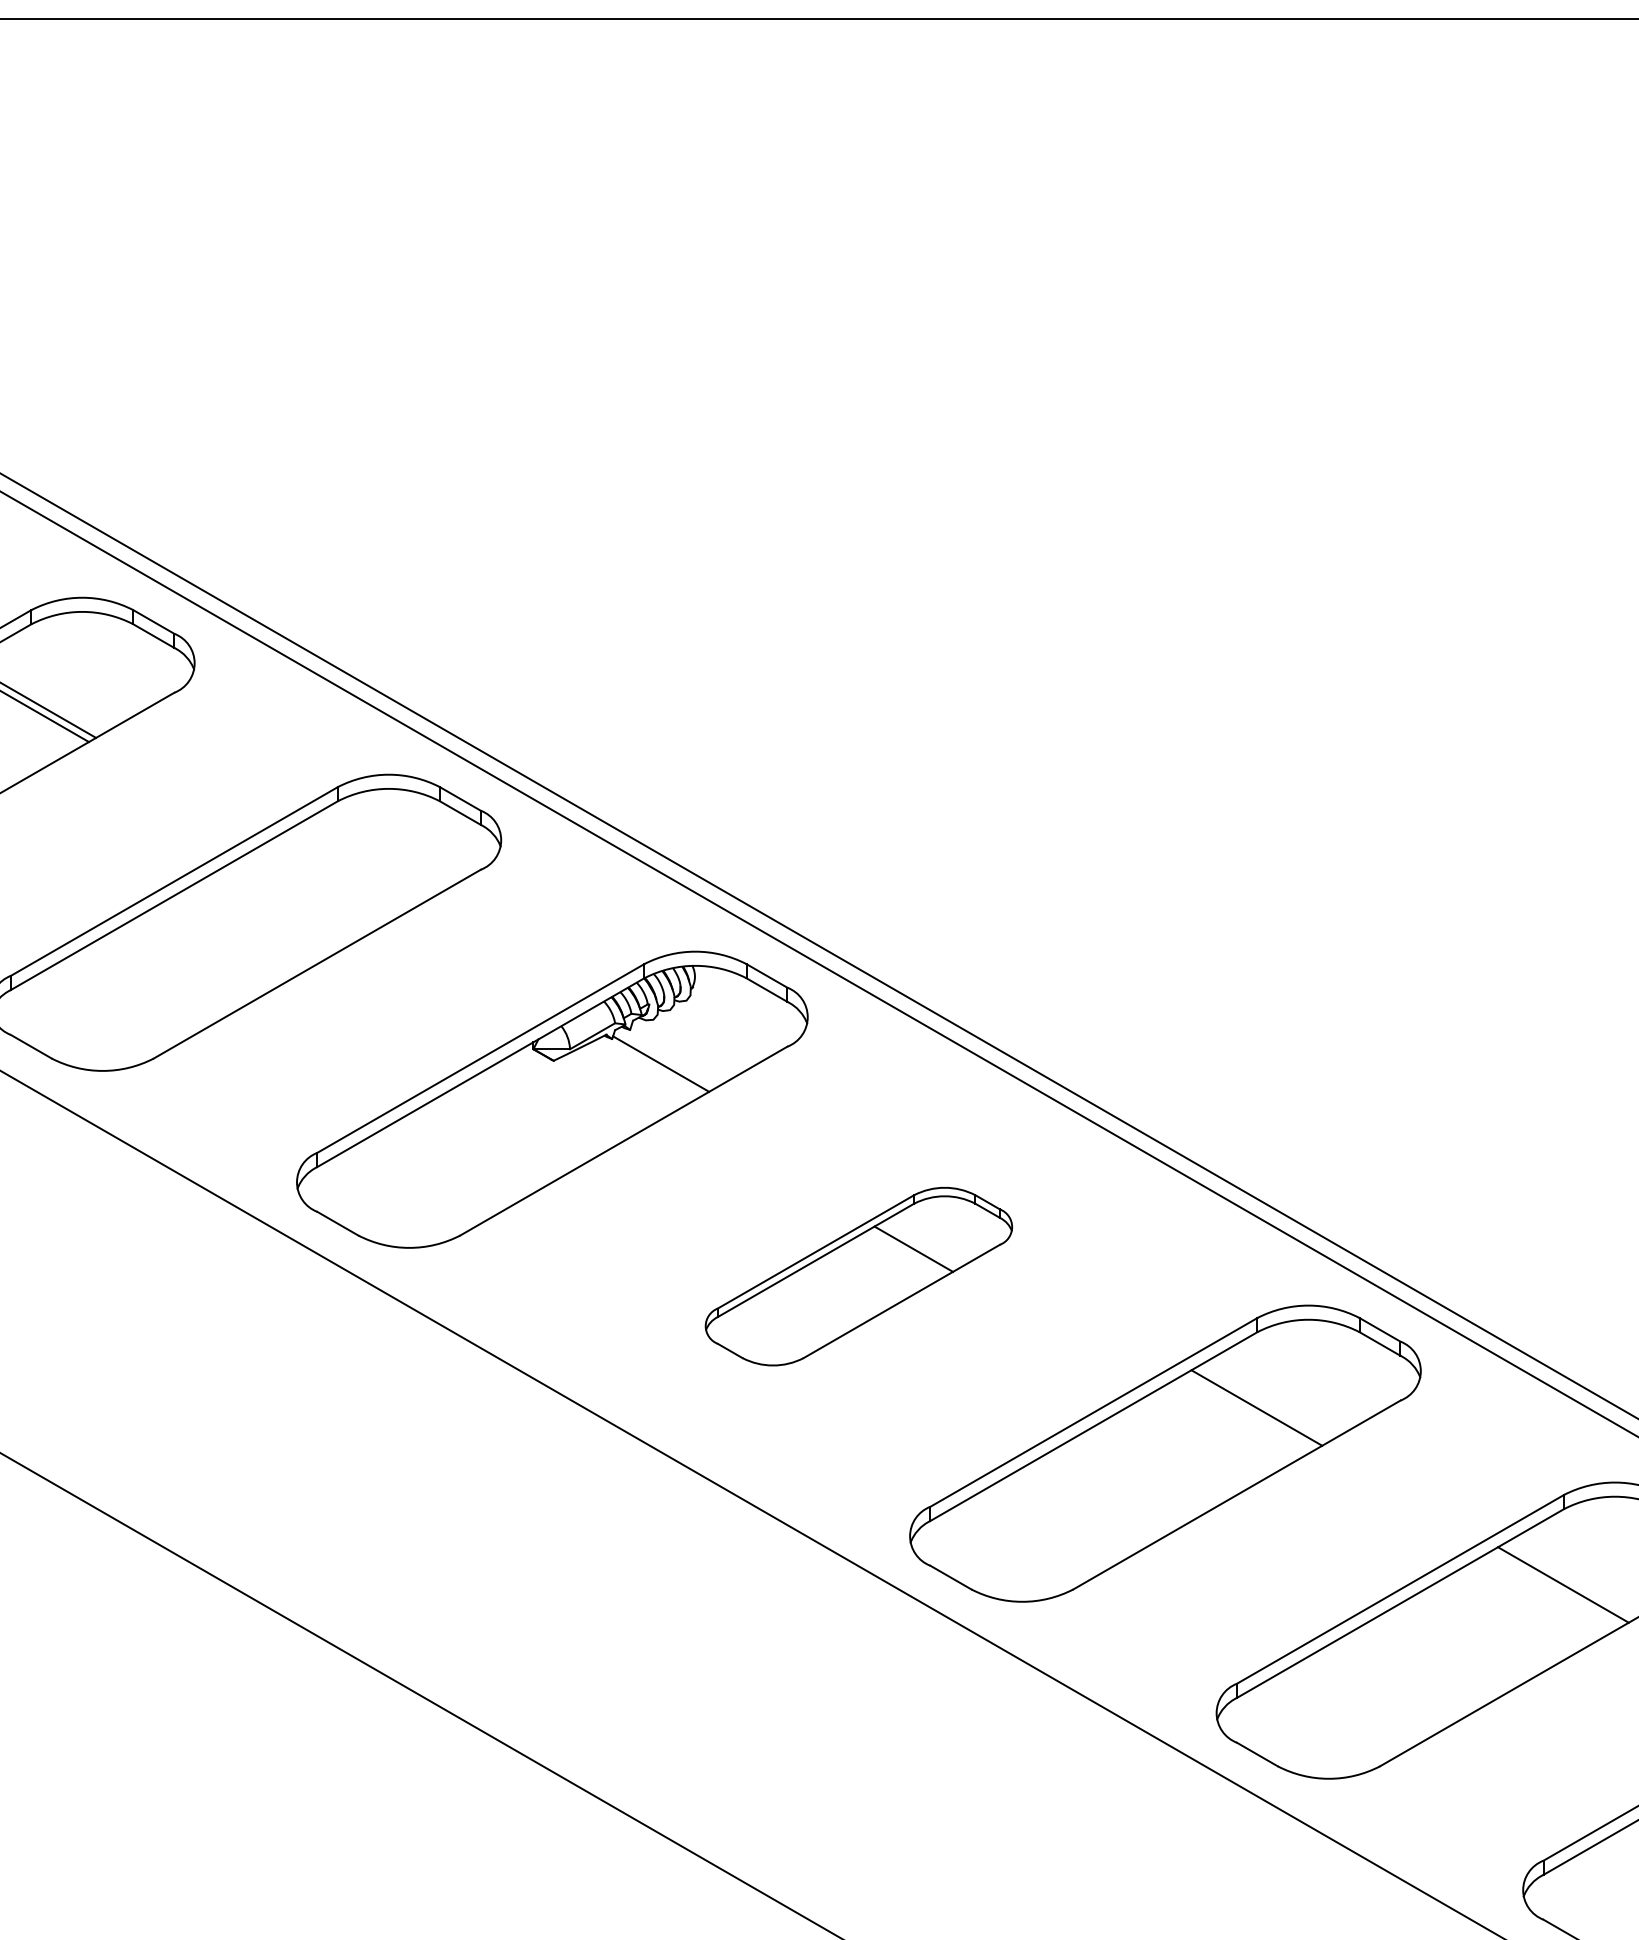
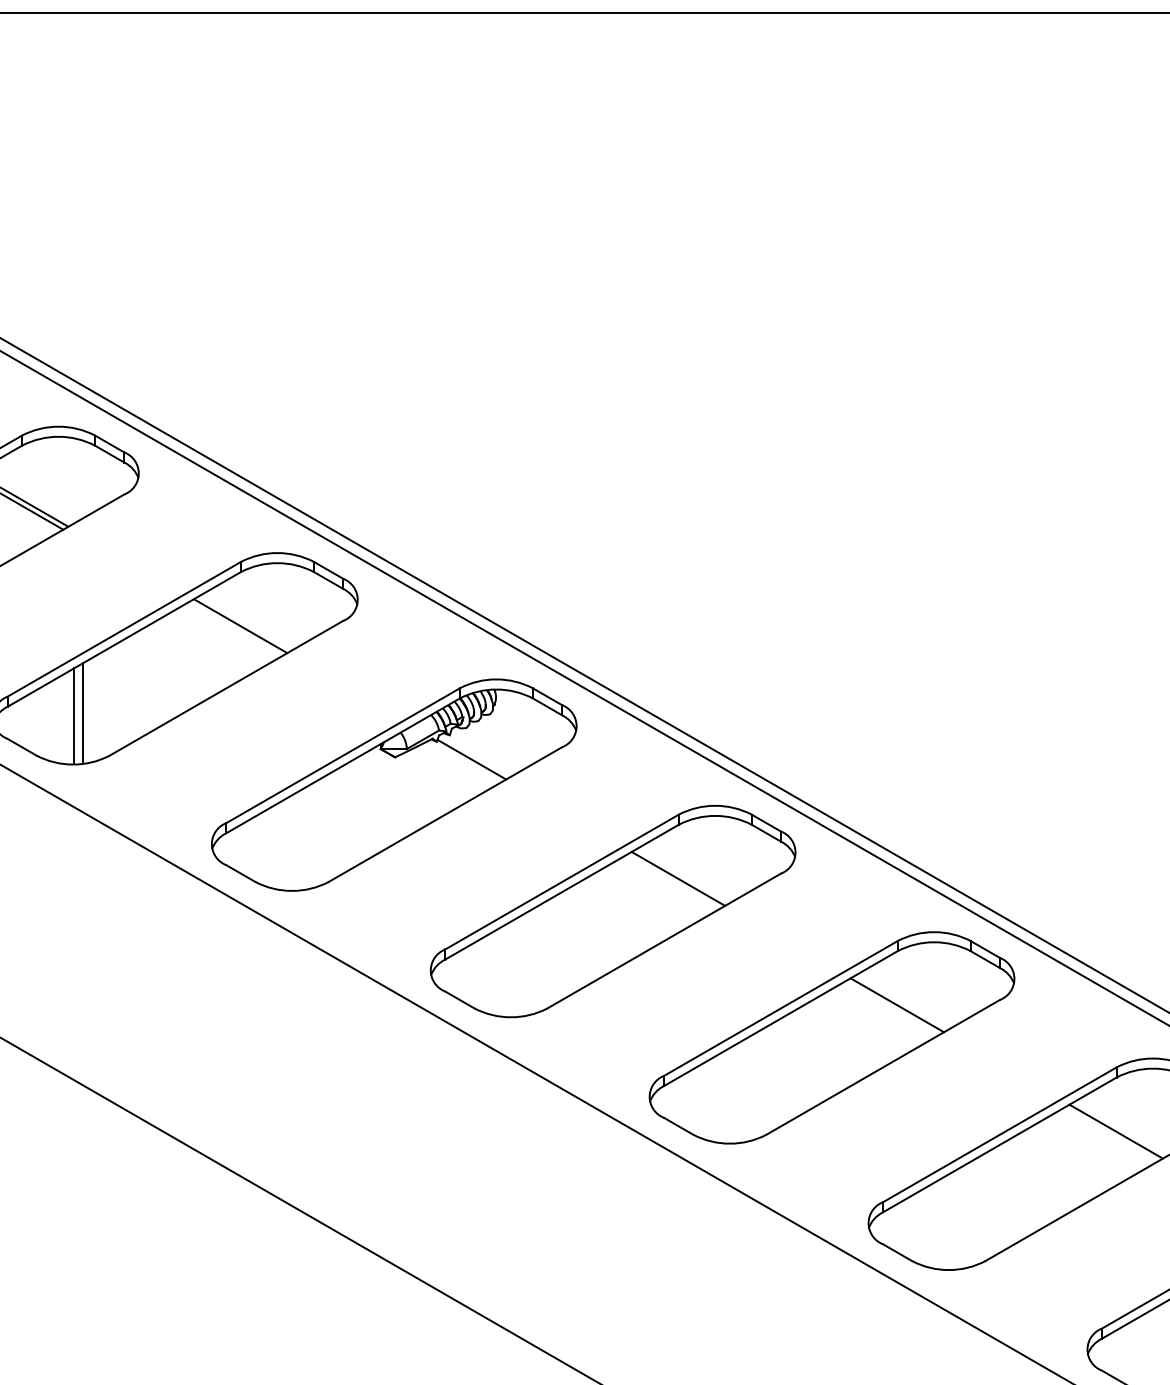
line: (336, 876) -> (240, 625), added
line: (116, 999) -> (82, 713), added
line: (104, 1003) -> (74, 716), added
part: (858, 1276) -> (612, 911), size x1.67

